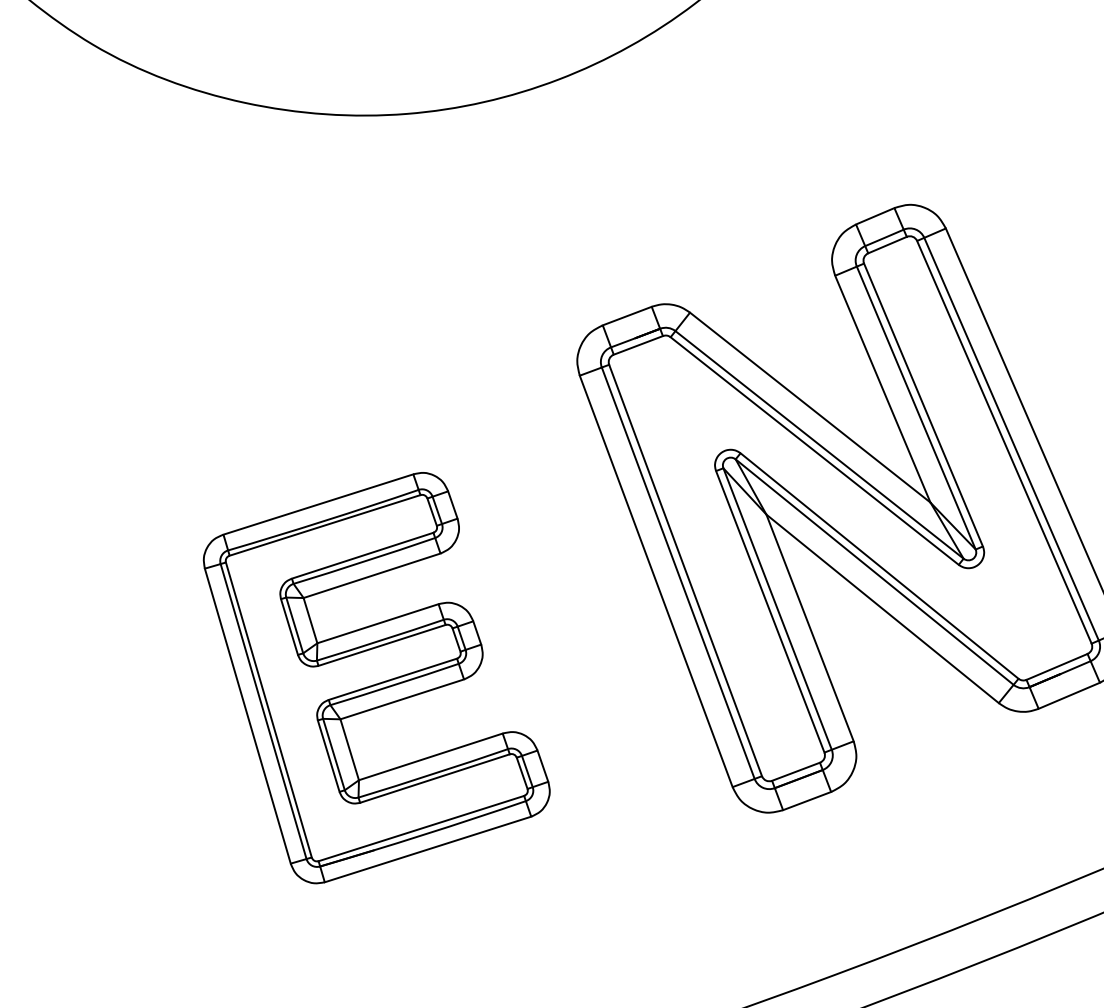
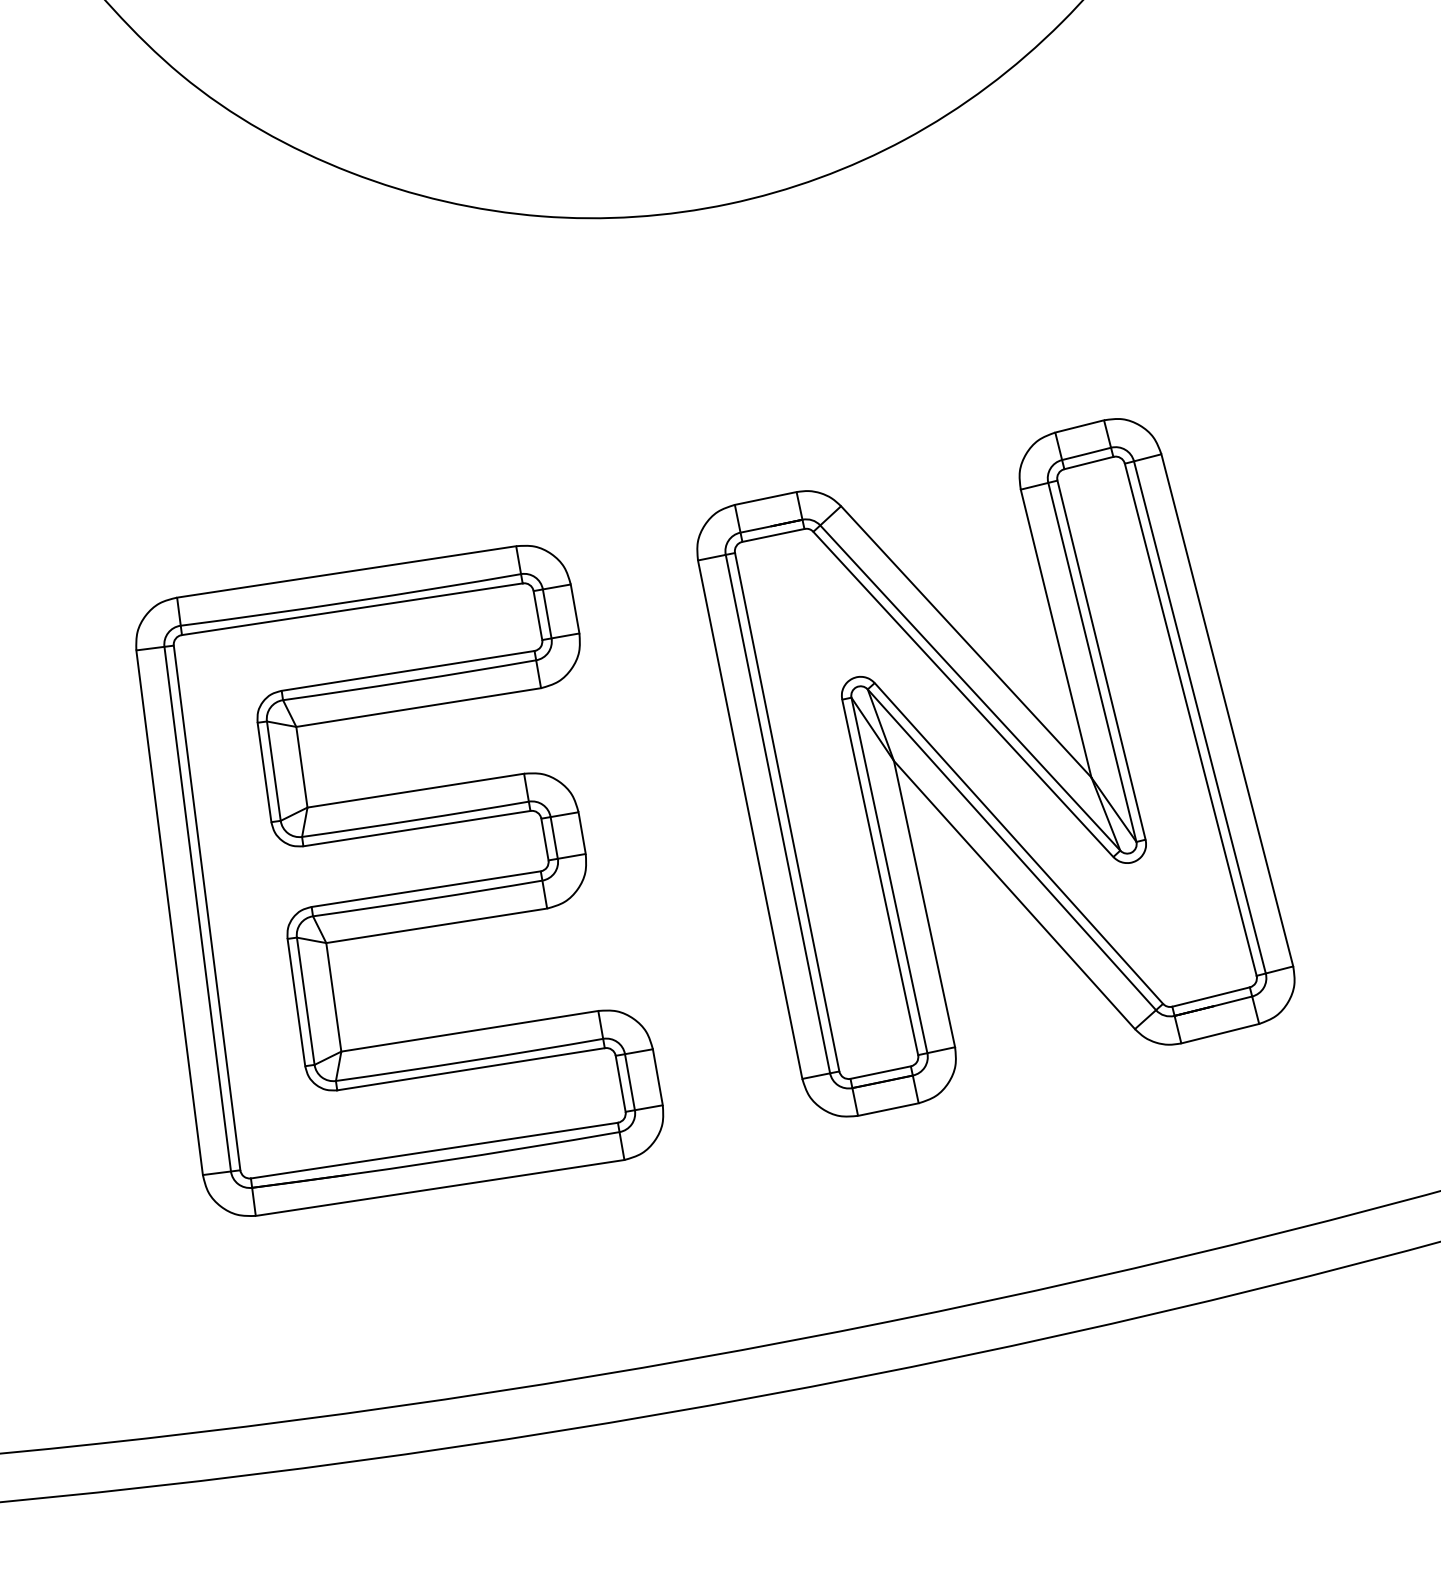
part: (376, 676) -> (399, 880), size x1.43

